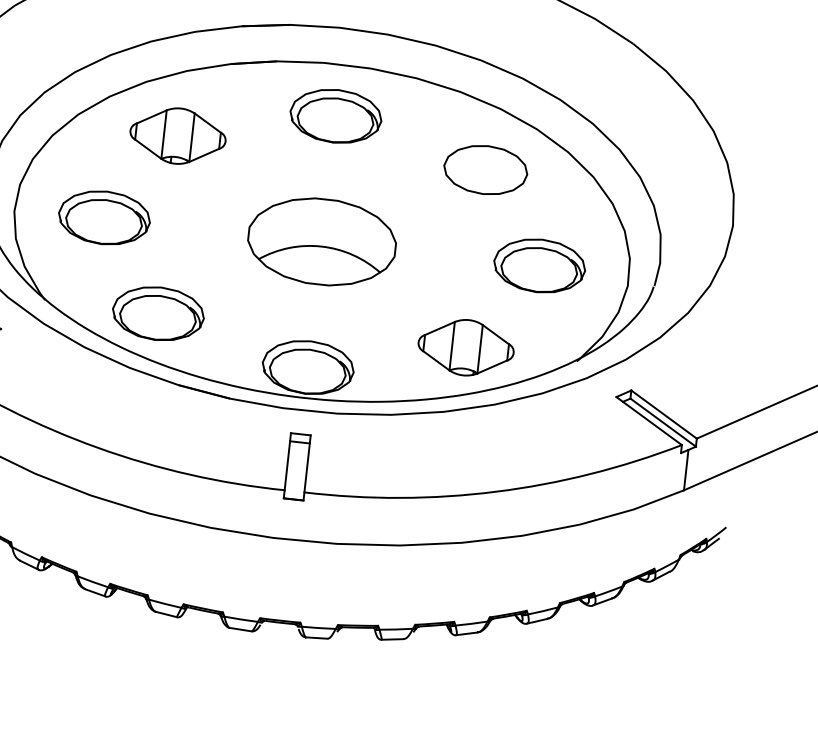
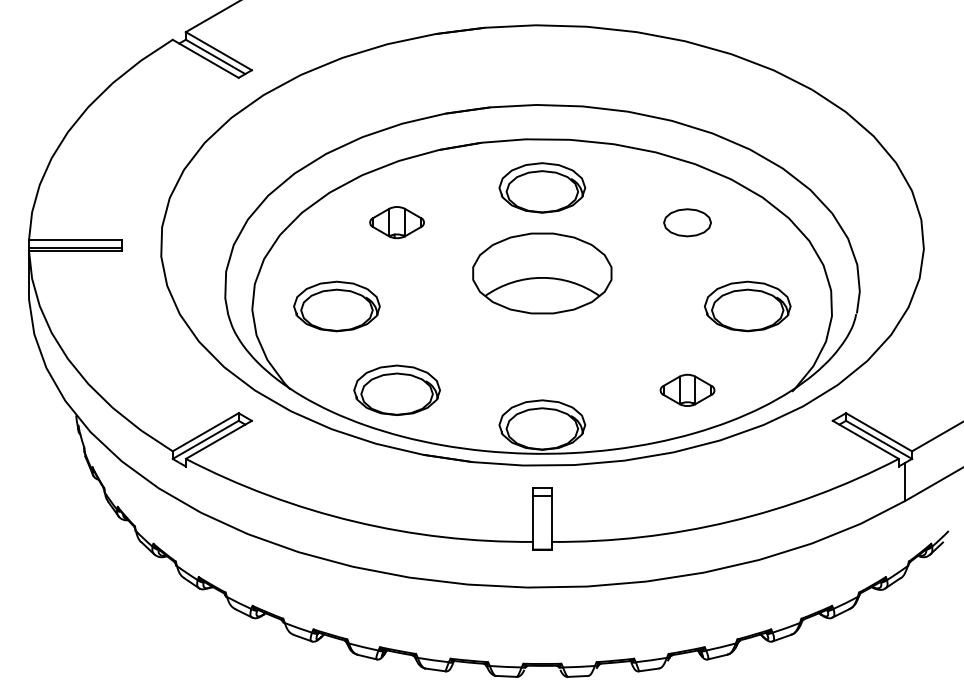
part: (177, 135) -> (396, 222), size x0.6
part: (485, 169) -> (687, 222), size x0.6
part: (322, 241) -> (542, 273), moved
part: (466, 347) -> (687, 390), size x0.6

